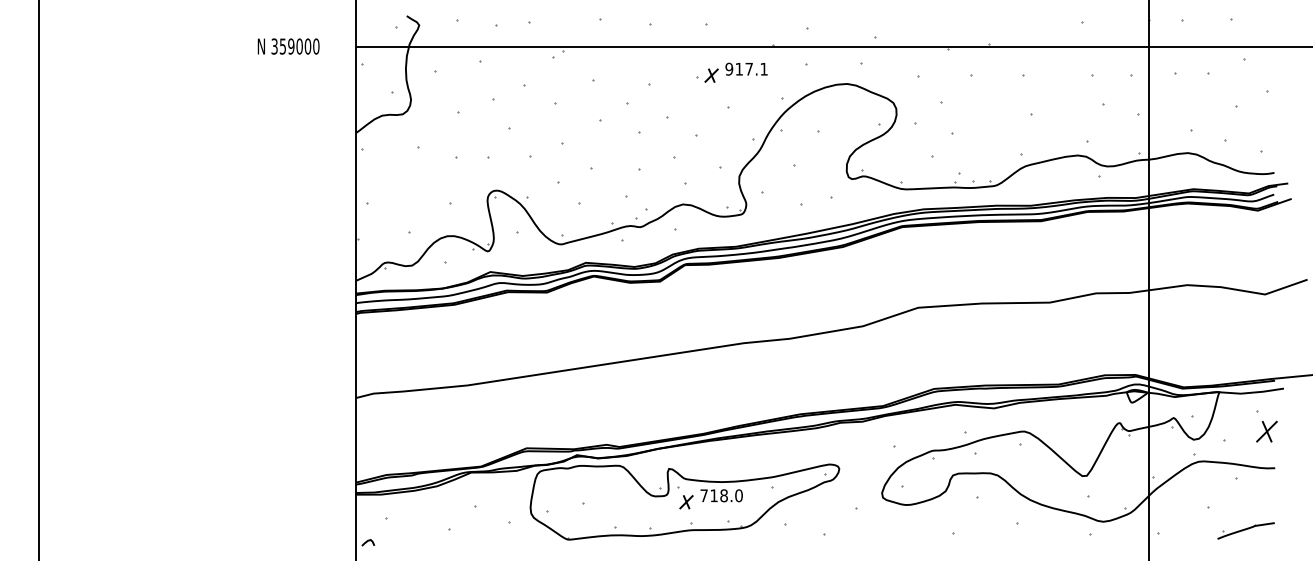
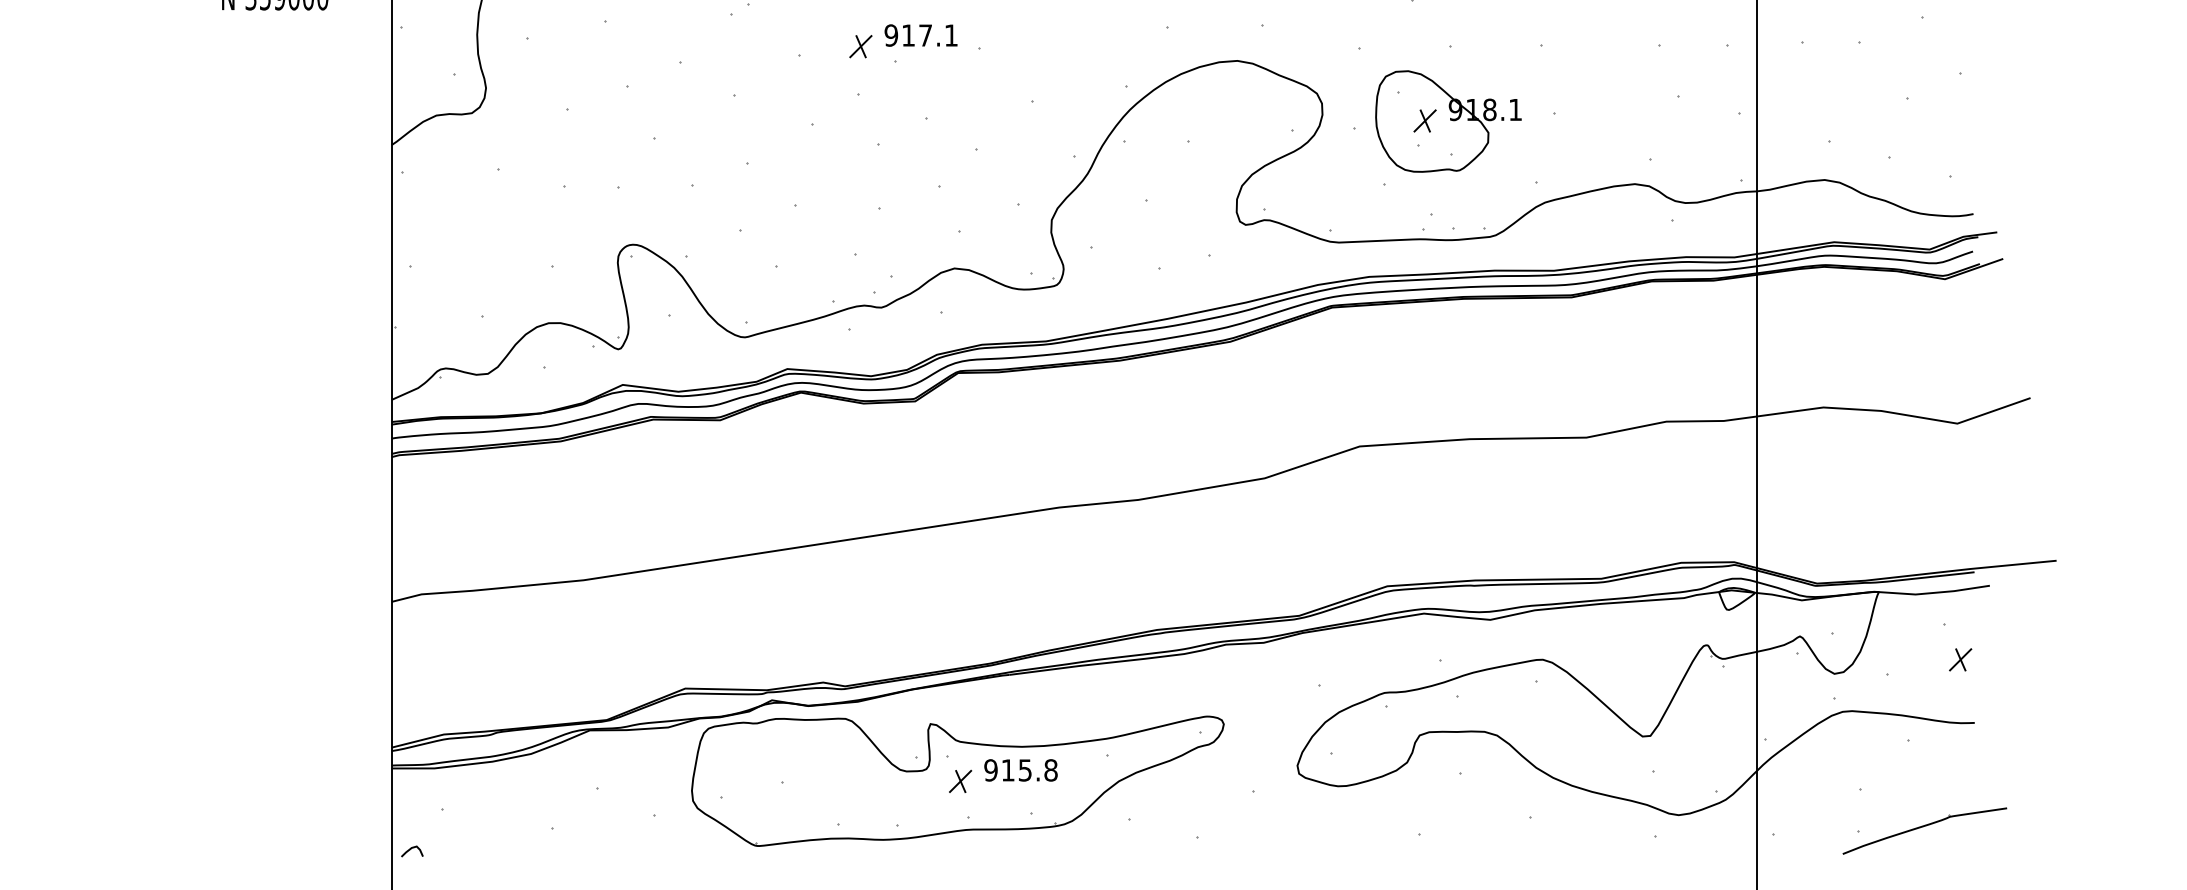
part: (735, 72) -> (901, 41), moved
part: (969, 119) -> (1448, 122), added
part: (1266, 431) -> (1959, 659), size x0.62
text: (721, 495) -> (1020, 769), 718.0 -> 915.8
part: (1245, 530) -> (1923, 830), size x1.67

